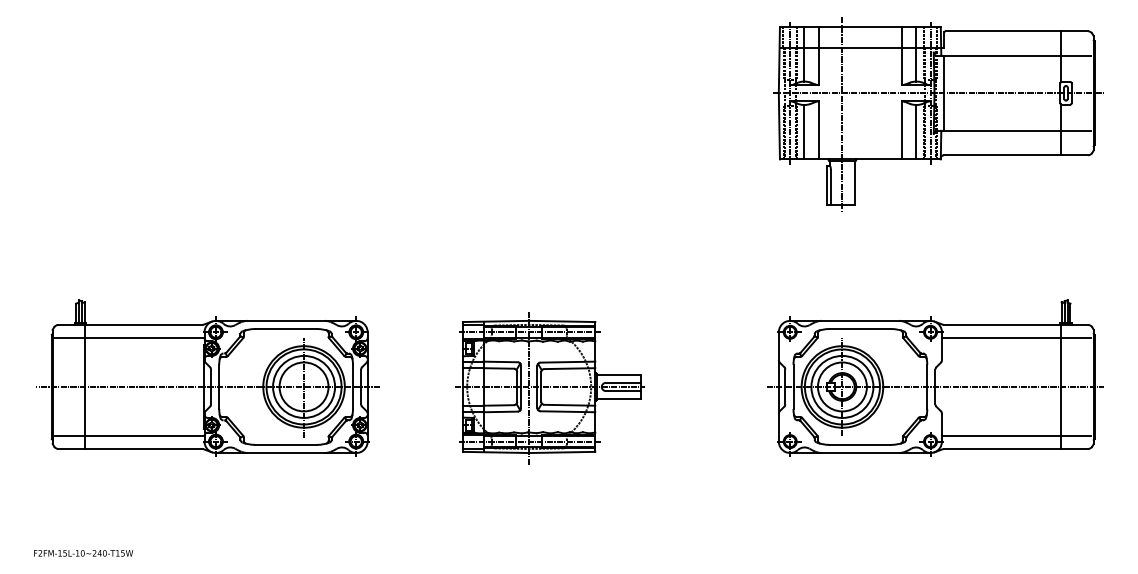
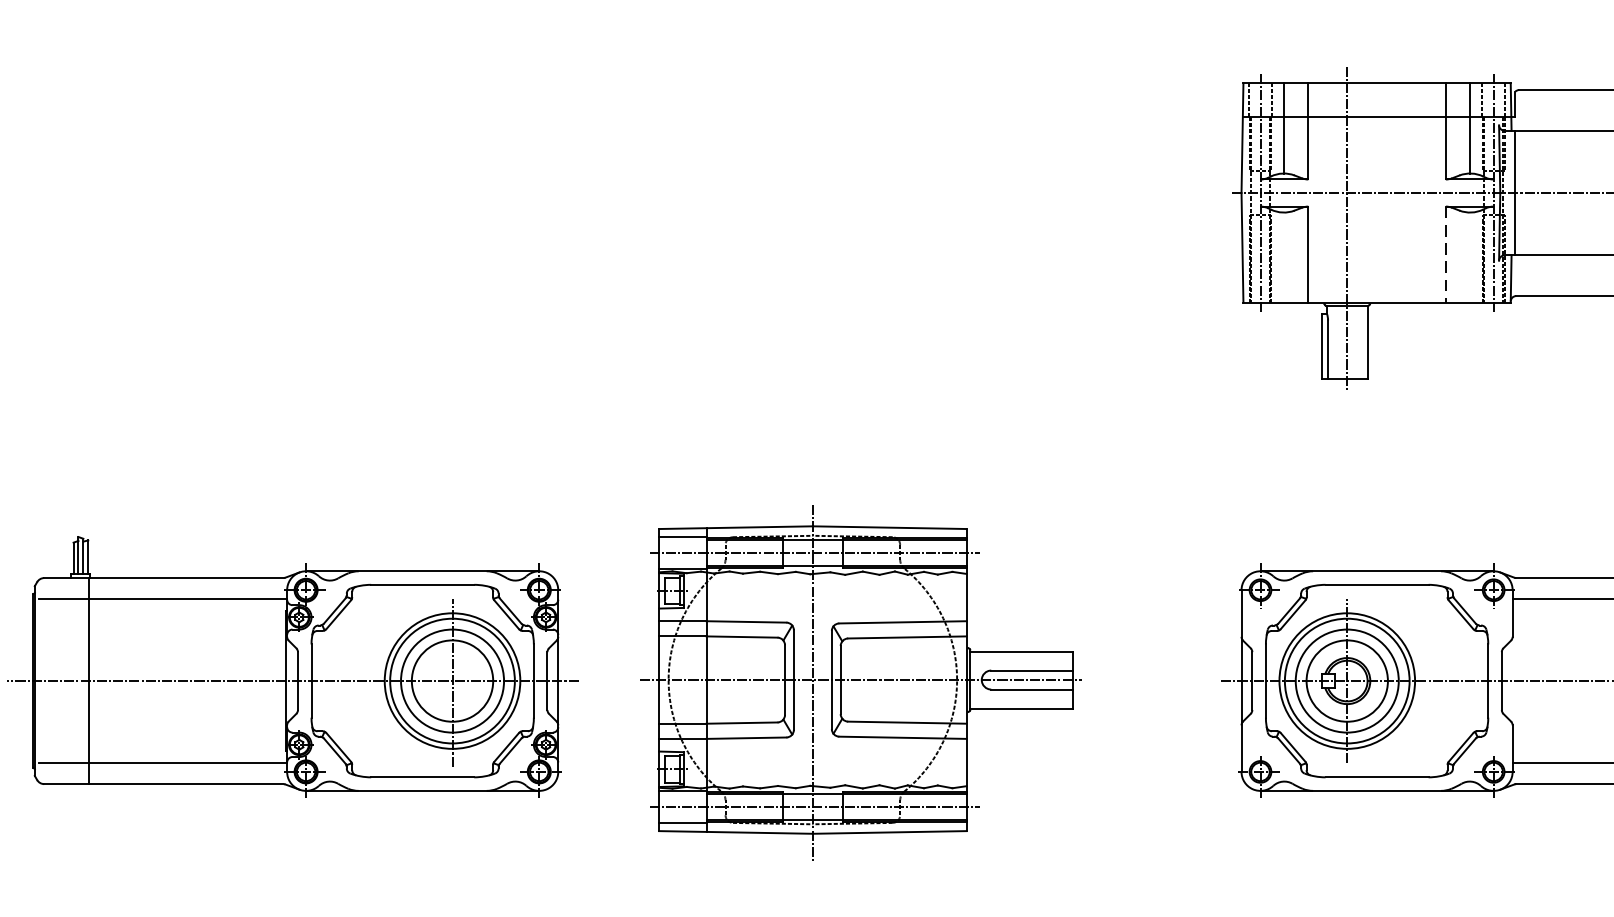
line: (901, 130) -> (1445, 254), solid -> dashed
line: (804, 132) -> (1284, 258), removed
line: (916, 132) -> (1470, 258), removed
part: (549, 388) -> (860, 683), size x1.4

